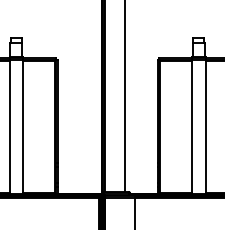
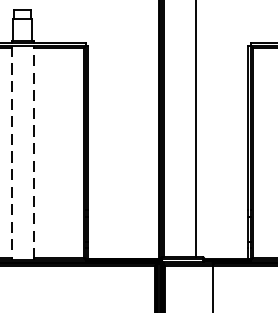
line: (9, 126) -> (11, 151), solid -> dashed
line: (23, 126) -> (33, 151), solid -> dashed

